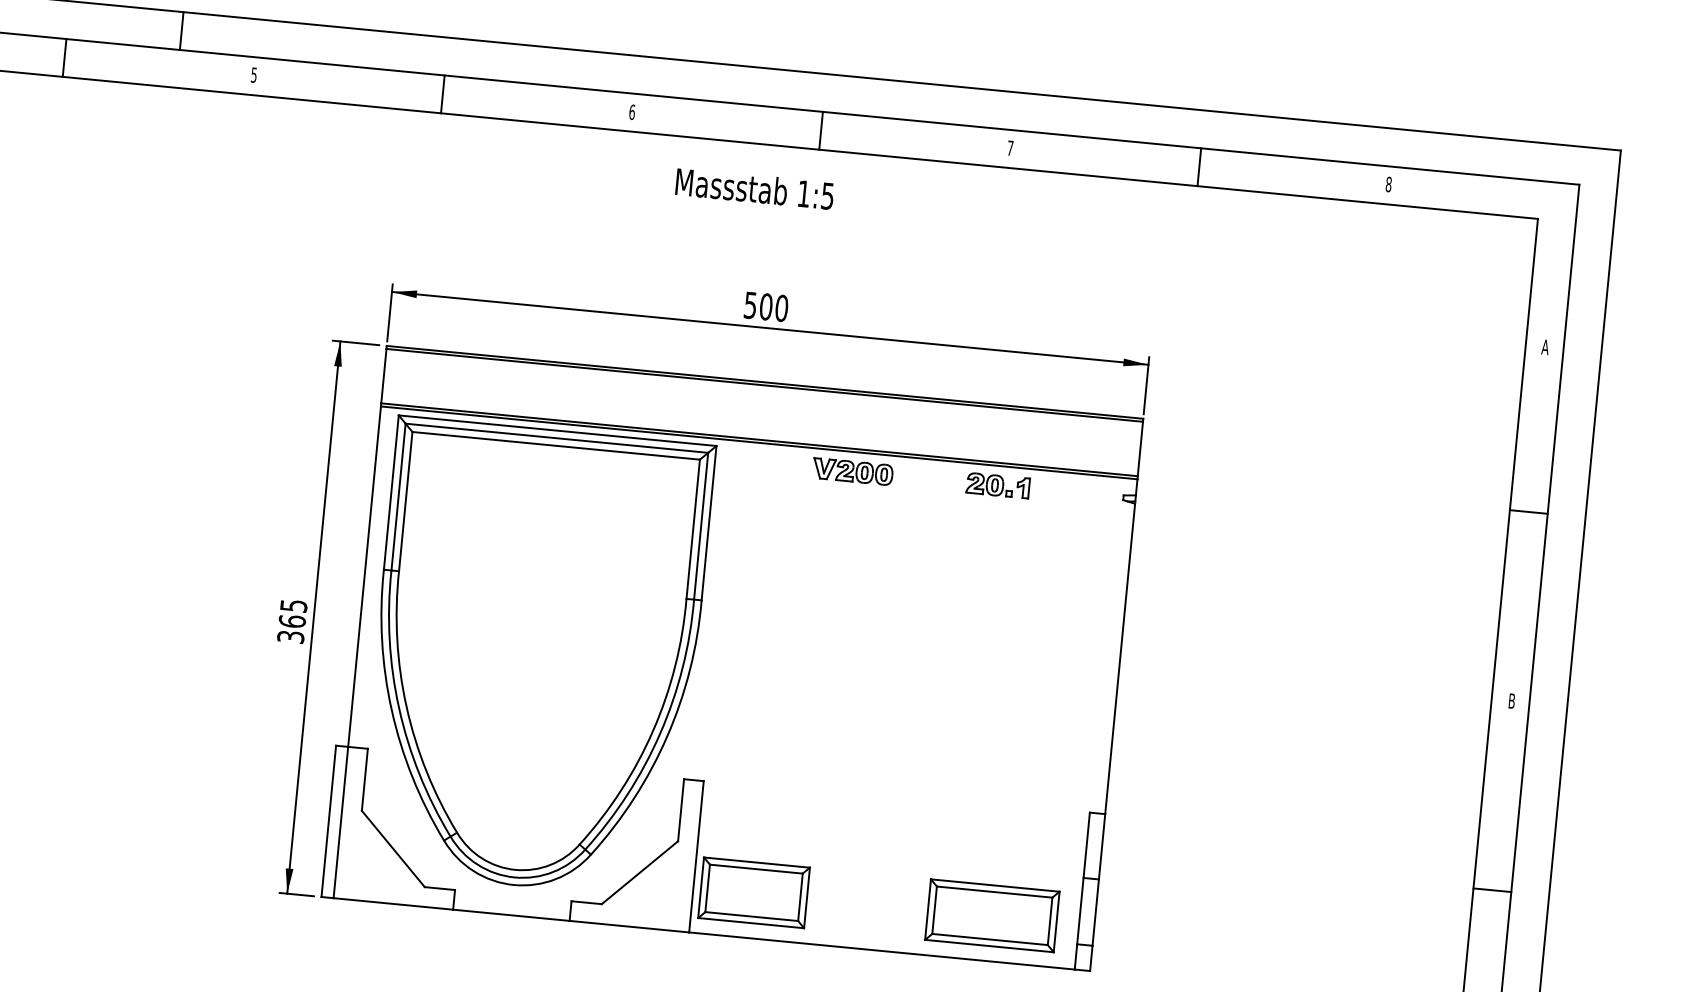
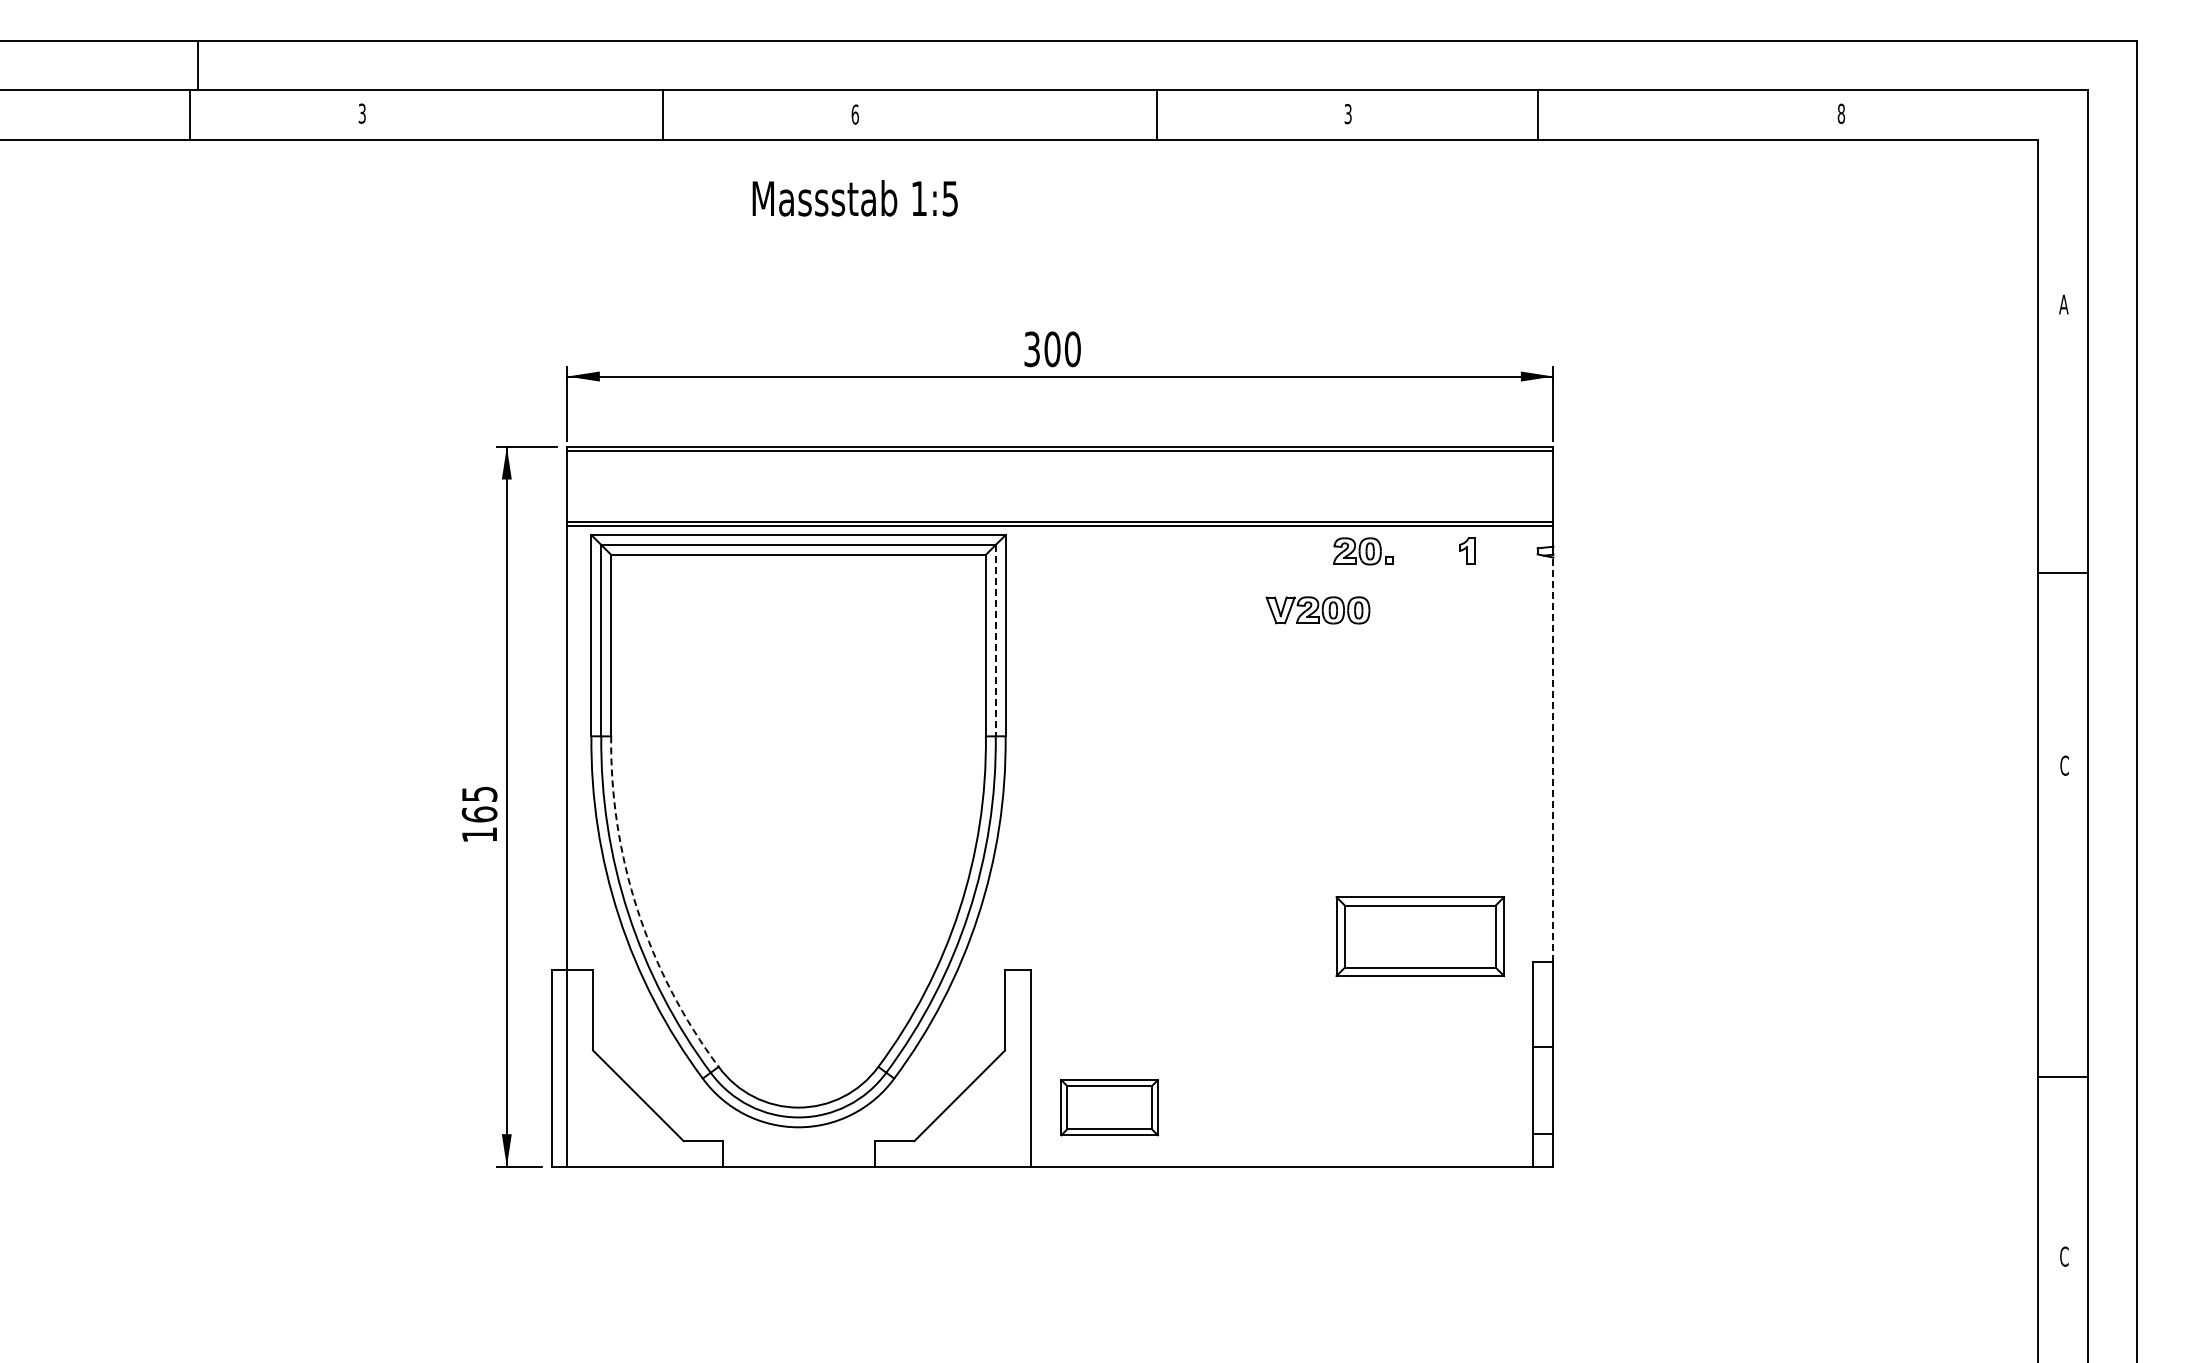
line: (181, 30) -> (198, 65), moved
line: (64, 57) -> (190, 114), moved
text: (254, 75) -> (362, 113), 5 -> 3
line: (442, 93) -> (663, 114), moved
line: (821, 130) -> (1156, 114), moved
text: (1009, 148) -> (1347, 114), 7 -> 3
line: (1199, 166) -> (1537, 114), moved
text: (754, 189) -> (854, 198), moved
text: (750, 304) -> (1032, 348), 500 -> 300
part: (852, 471) -> (1317, 610), moved
part: (1023, 487) -> (1467, 550), moved
line: (1528, 512) -> (2062, 573), moved
line: (700, 526) -> (995, 640), solid -> dashed
text: (290, 636) -> (479, 834), 365 -> 165
line: (1120, 658) -> (1553, 759), solid -> dashed
text: (1511, 700) -> (2064, 765), B -> C
arc: (406, 706) -> (637, 910), solid -> dashed
line: (1492, 890) -> (2062, 1077), moved
part: (753, 892) -> (1109, 1107), size x0.7
part: (992, 915) -> (1420, 936), moved

